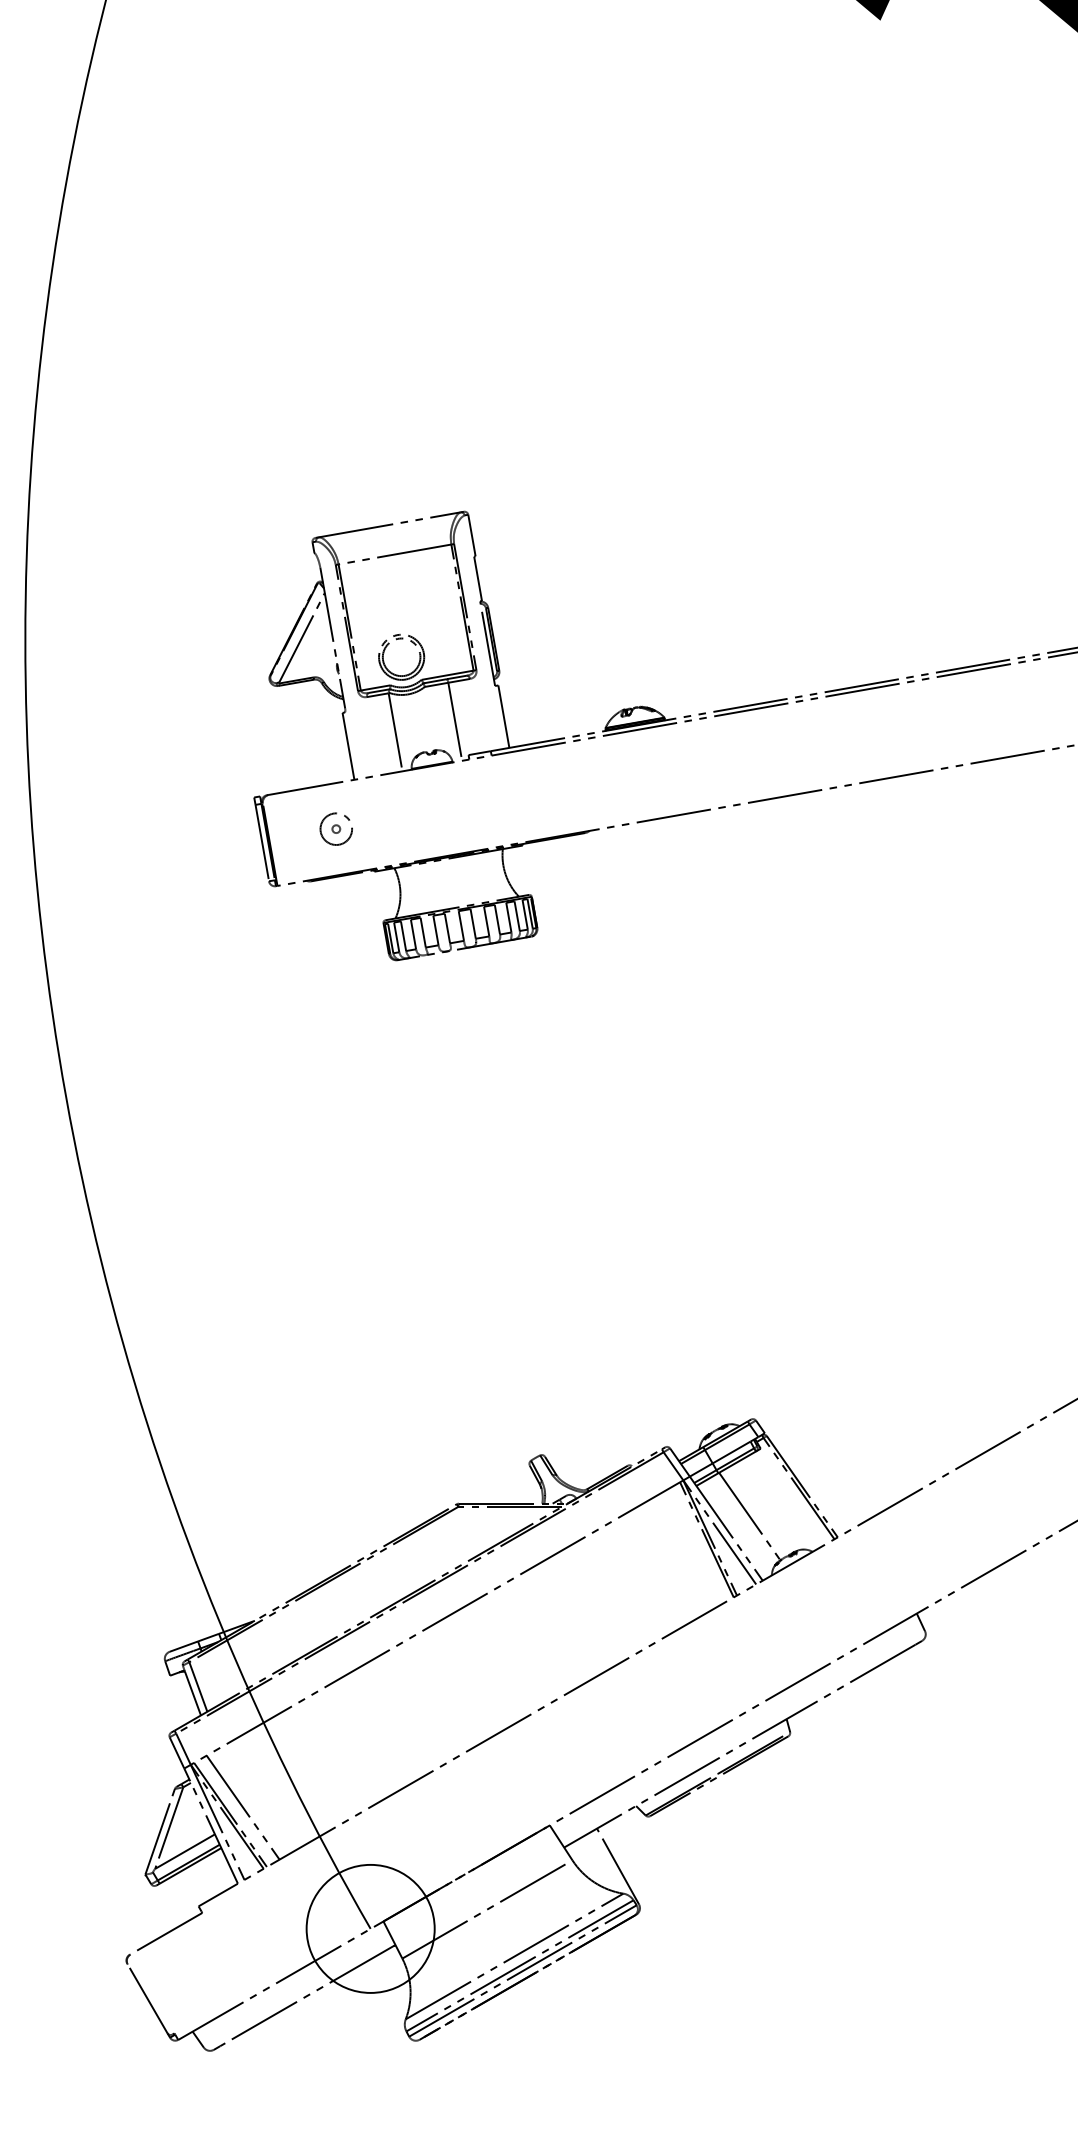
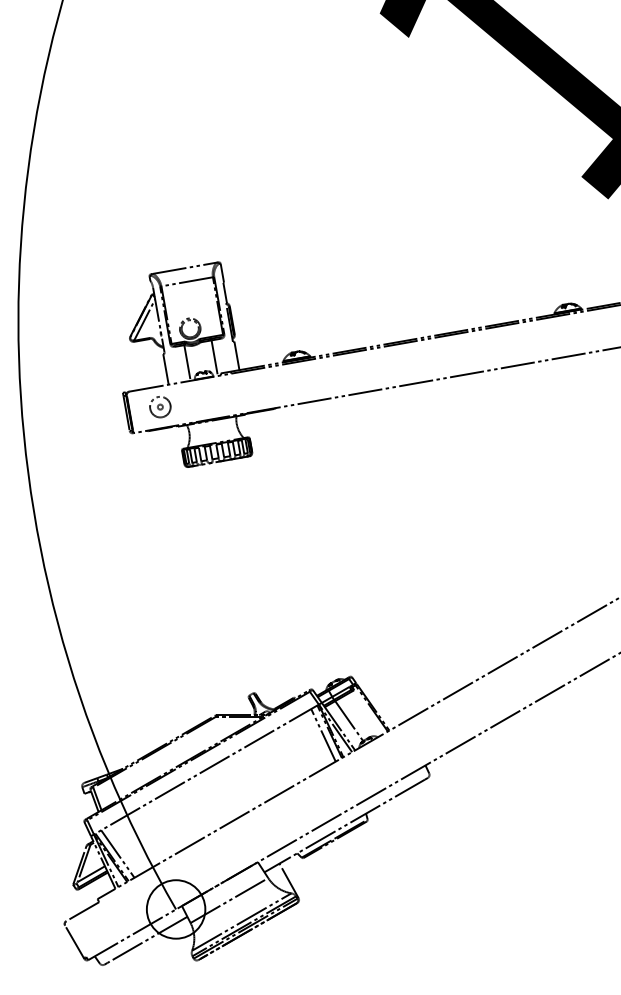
part: (336, 829) -> (160, 407), size x1.43
line: (693, 1547) -> (323, 735), added

